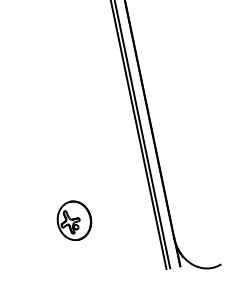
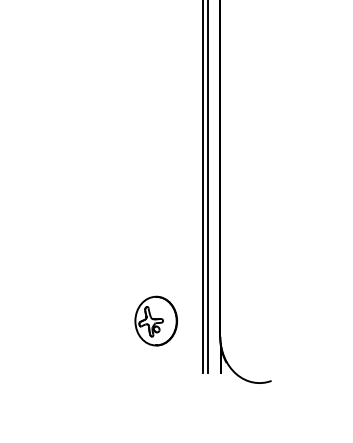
part: (73, 220) -> (155, 320), moved

